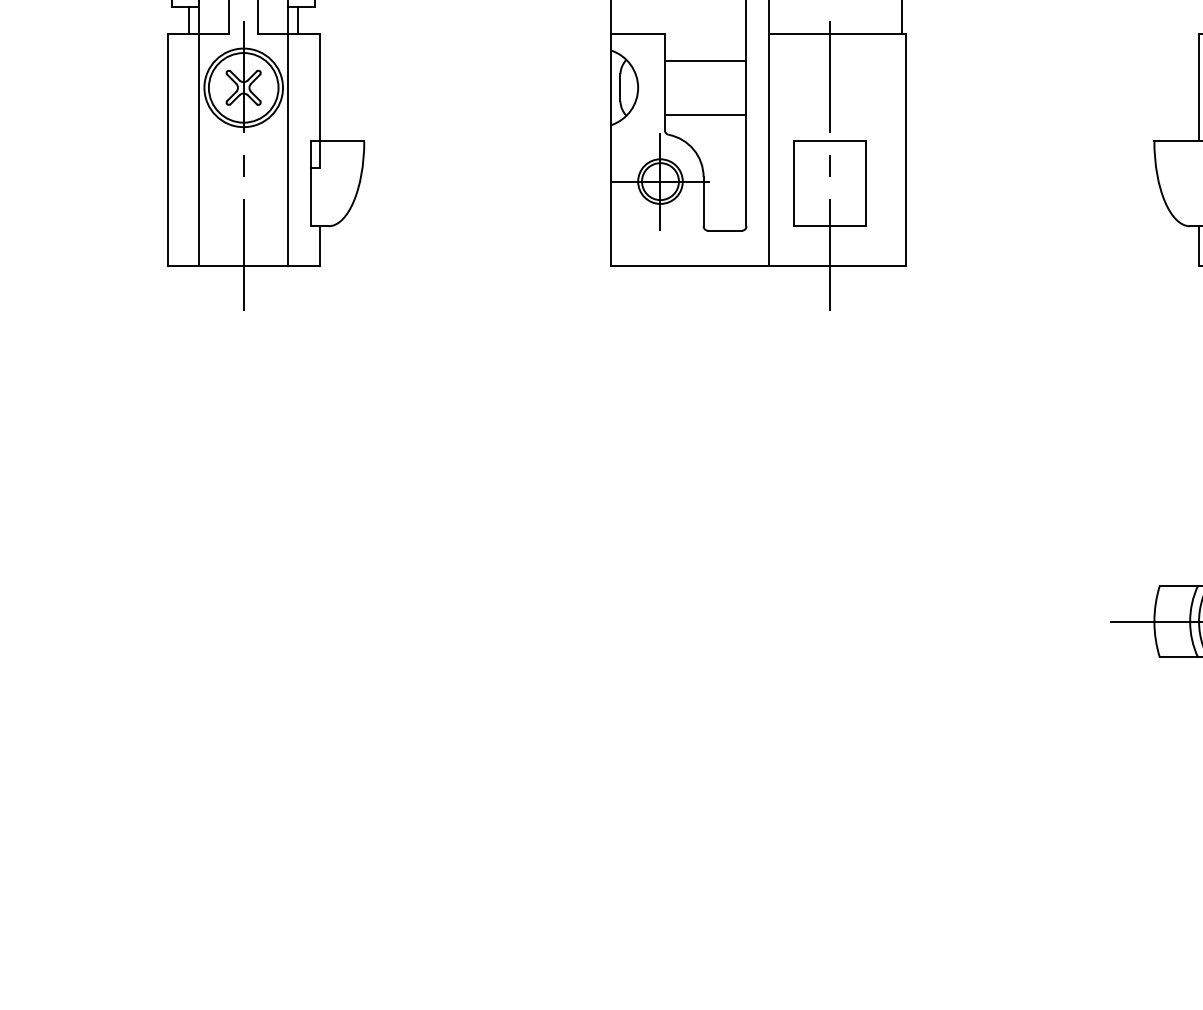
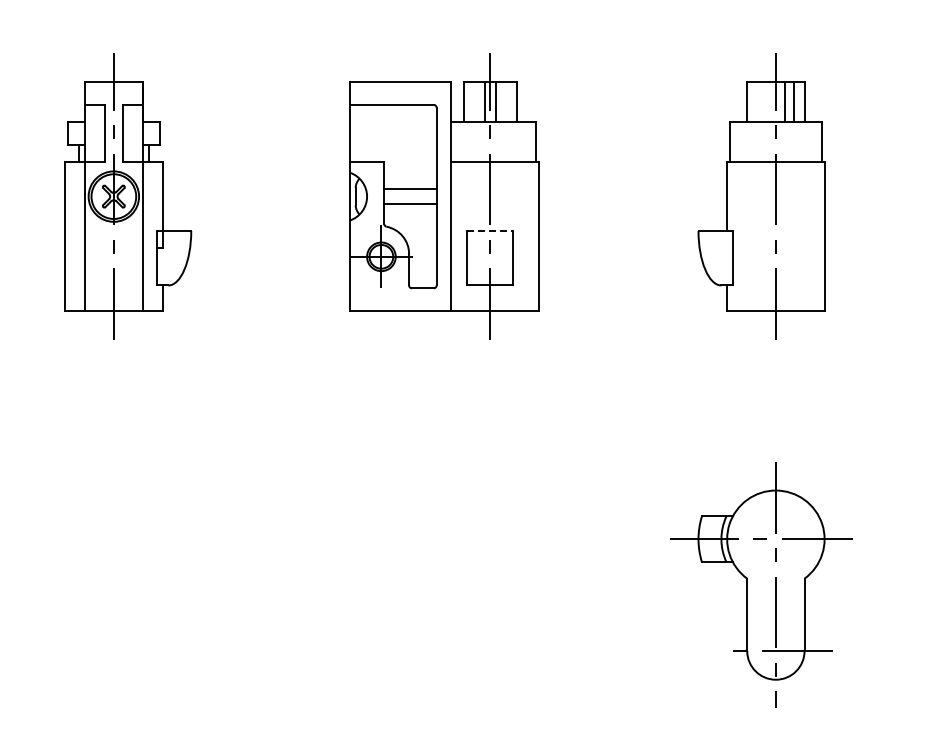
line: (705, 61) -> (410, 204), moved
line: (705, 114) -> (410, 188), moved
line: (830, 142) -> (490, 231), solid -> dashed

